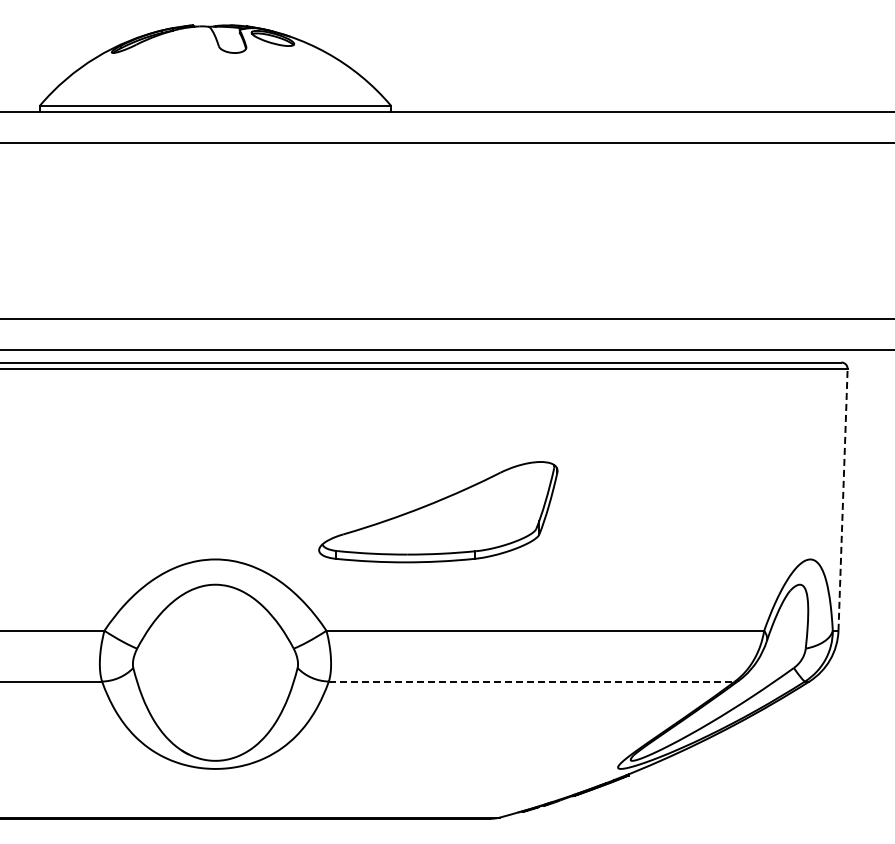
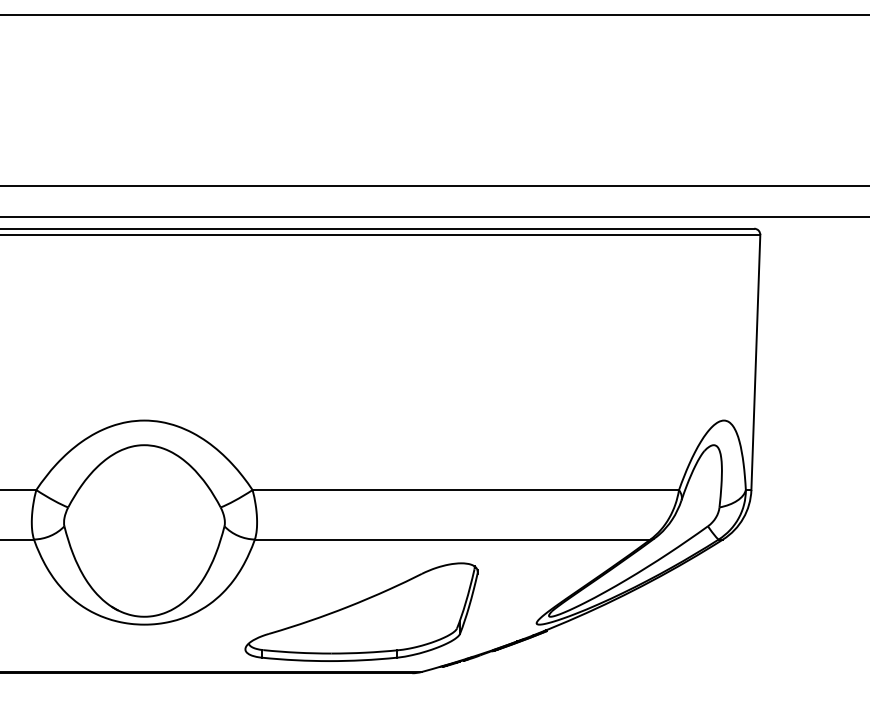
line: (843, 499) -> (756, 362), dashed -> solid
part: (438, 512) -> (361, 612), moved
line: (532, 681) -> (453, 539), dashed -> solid

